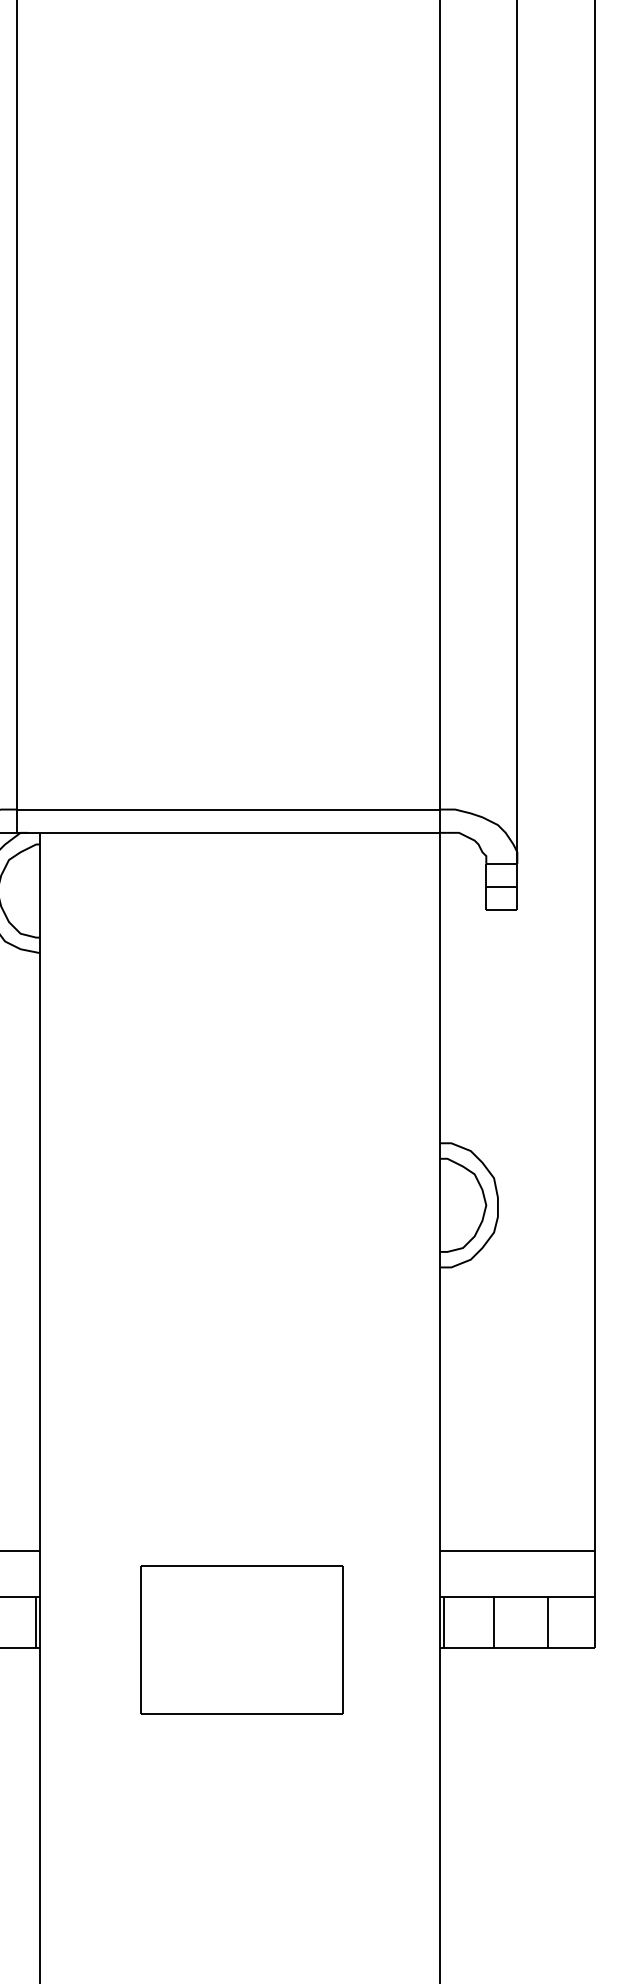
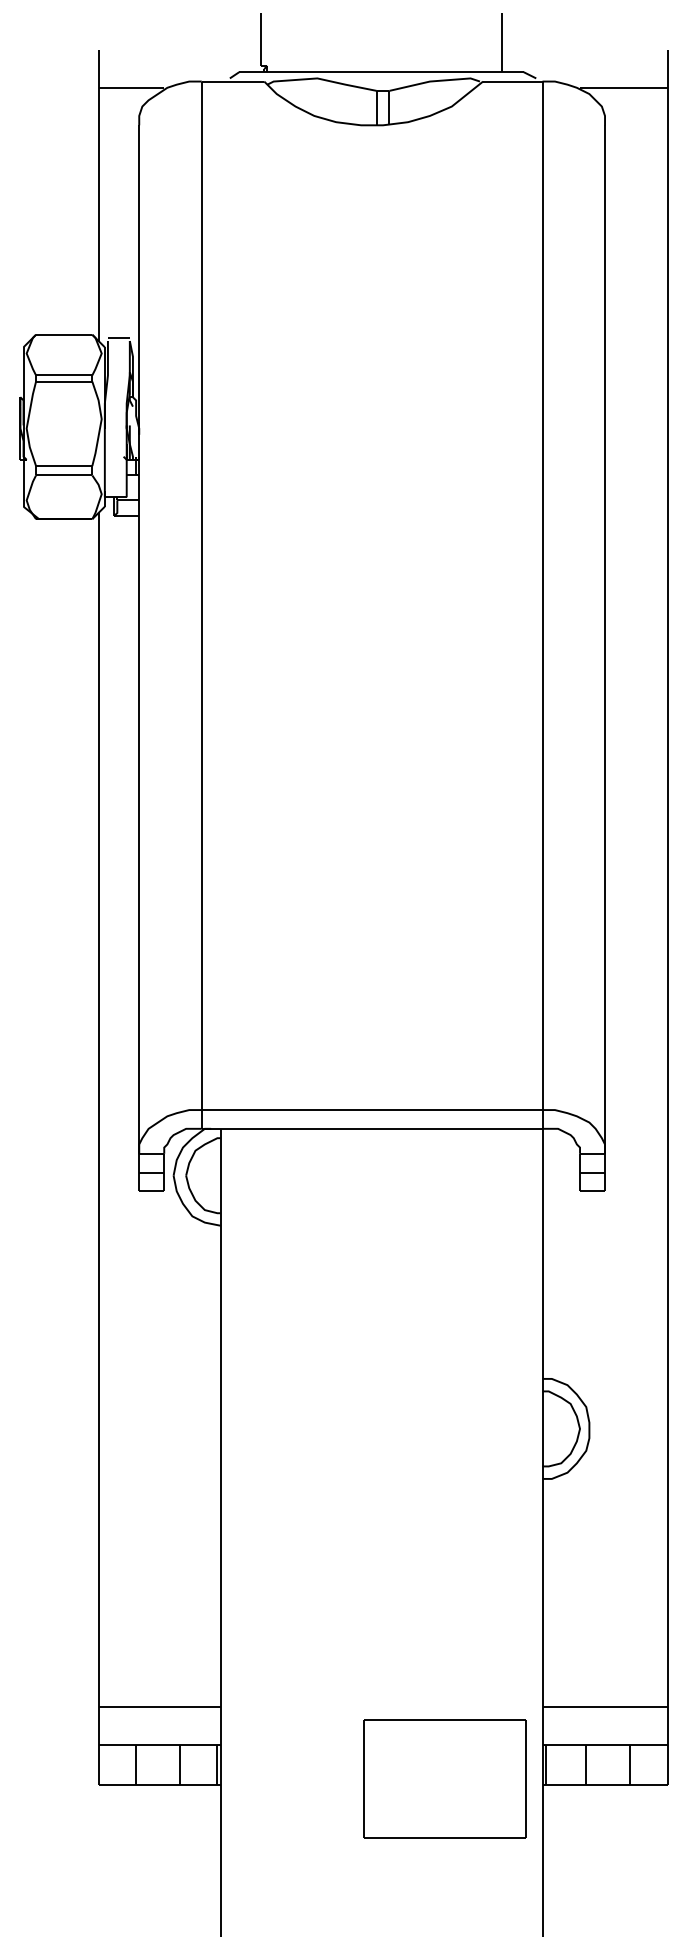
part: (241, 1639) -> (444, 1778), moved

